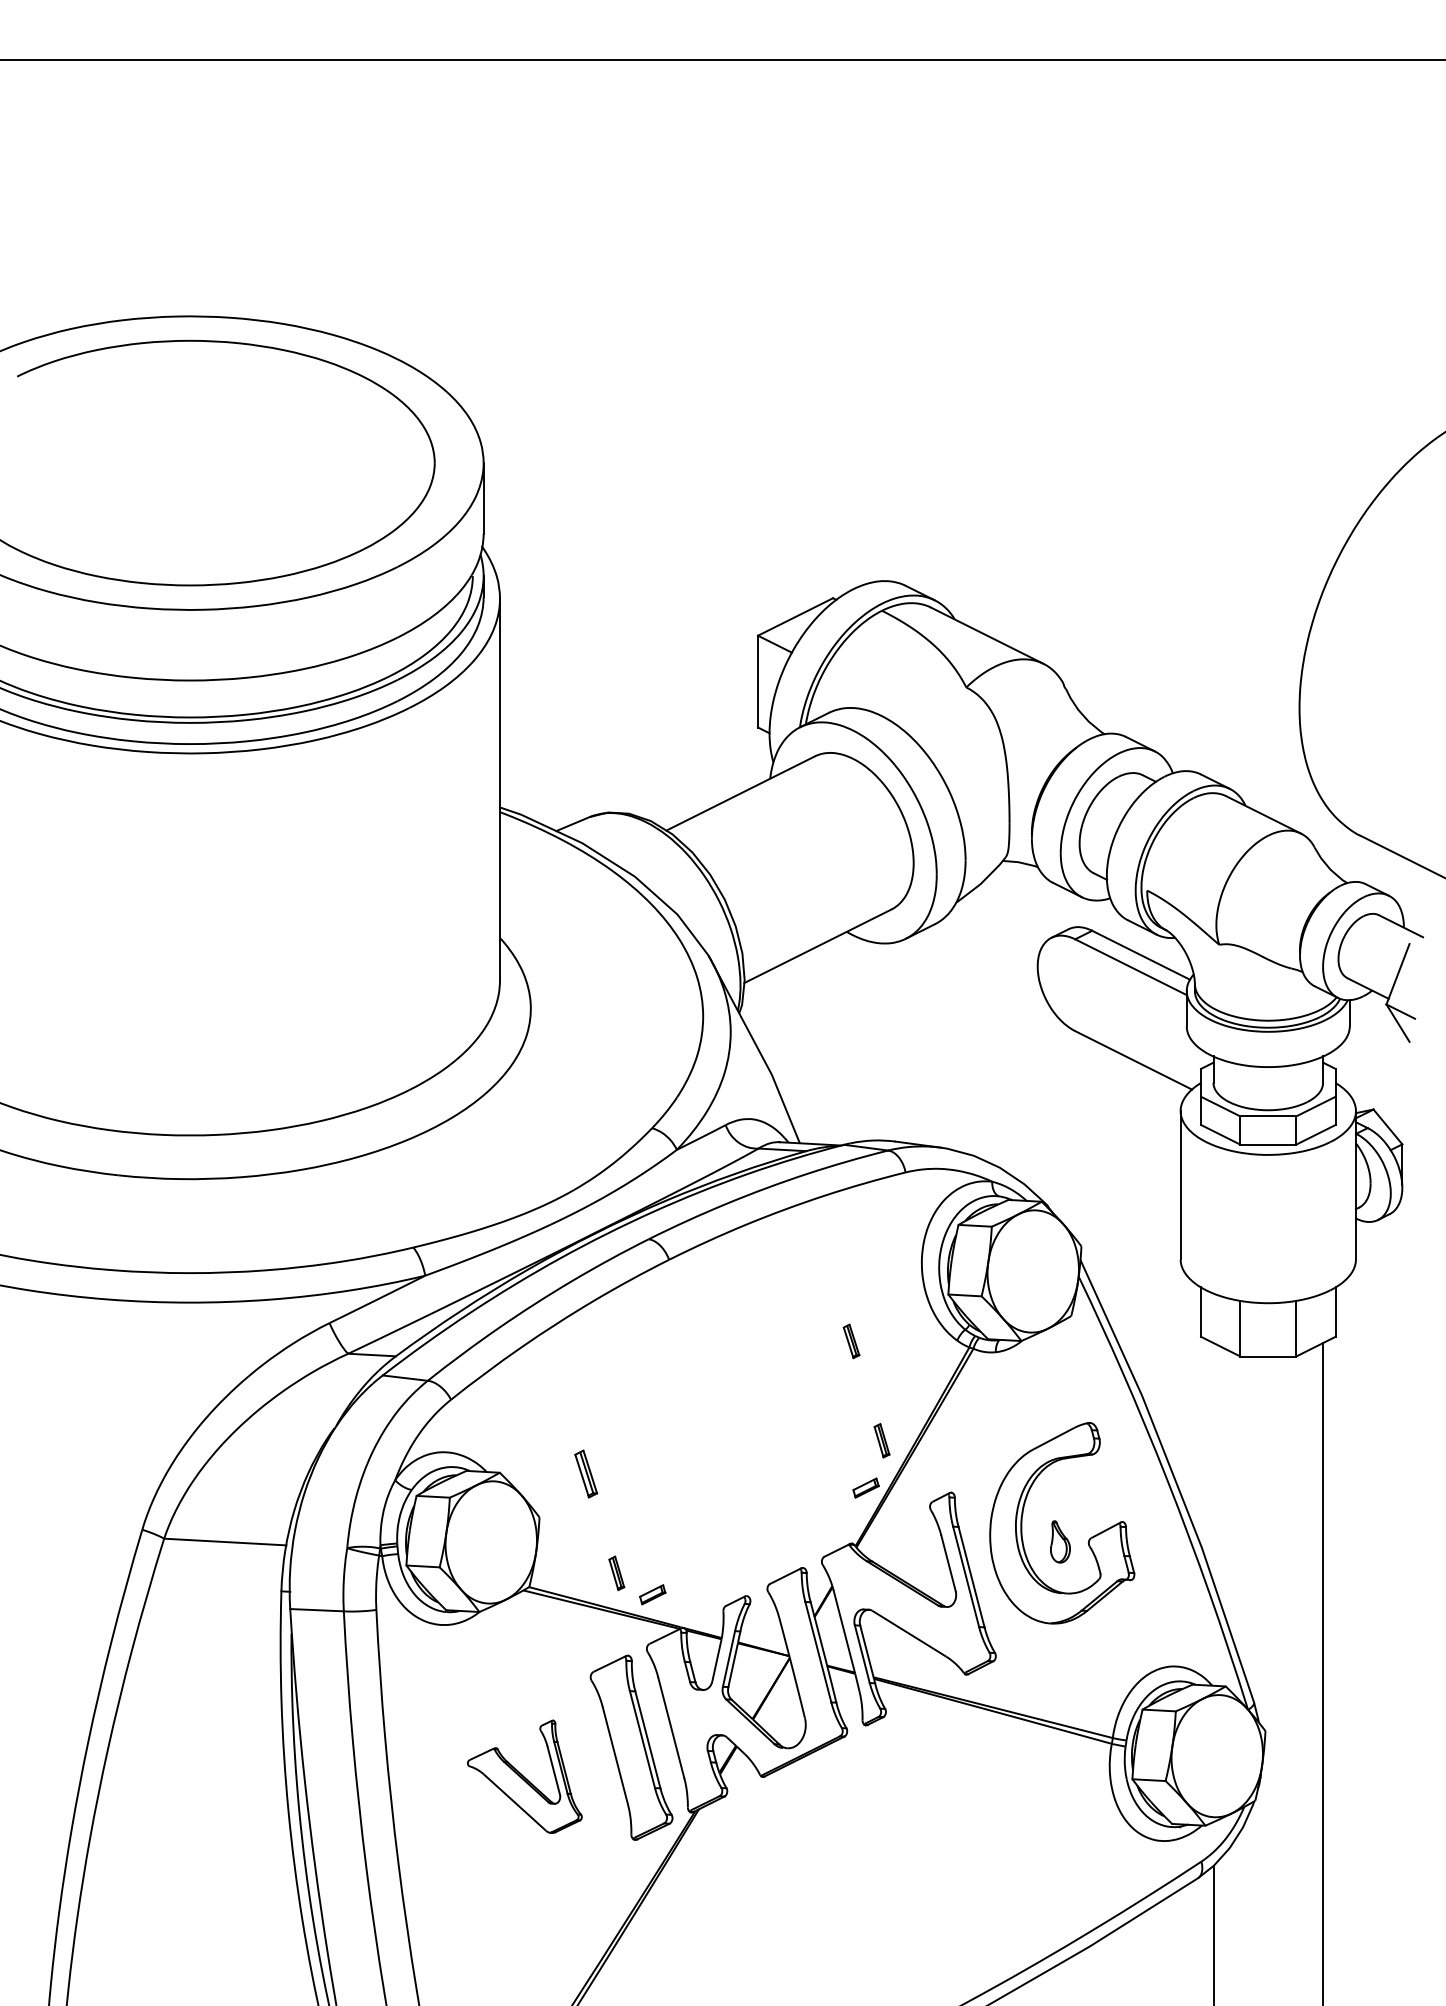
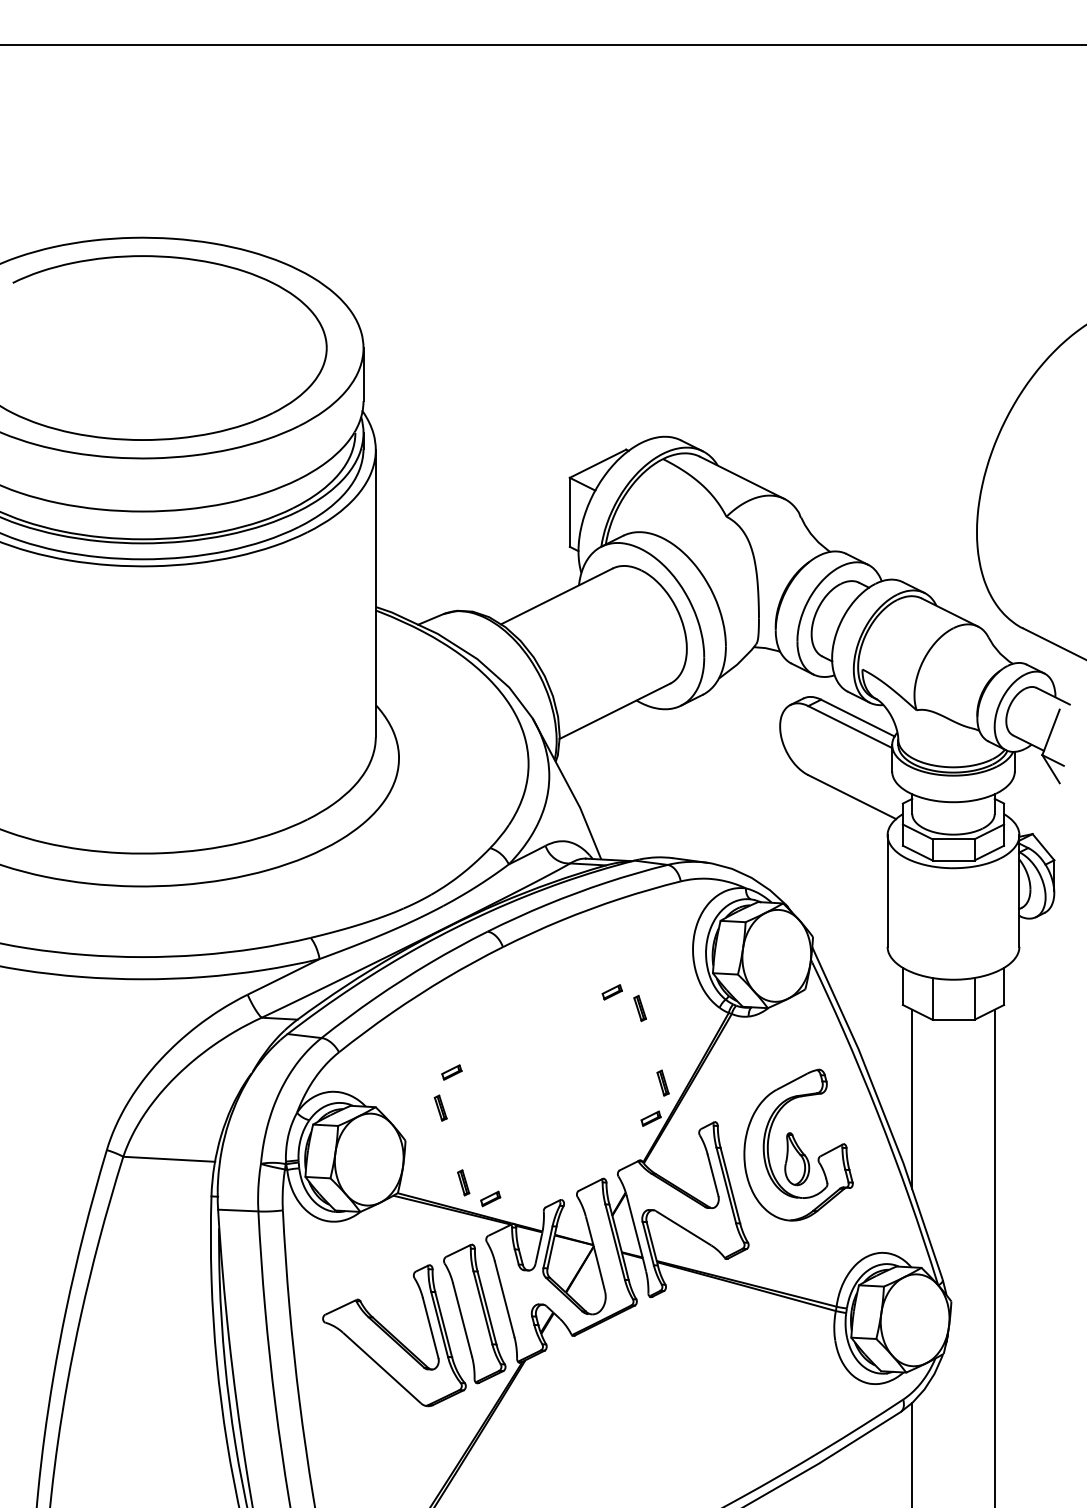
part: (814, 1319) -> (612, 991), added
part: (600, 1426) -> (451, 1072), added
line: (1213, 1462) -> (912, 1099), added
part: (586, 1473) -> (440, 1107), size x0.71
part: (1060, 1541) -> (797, 1158), size x1.67
part: (524, 1776) -> (394, 1335), size x1.67

